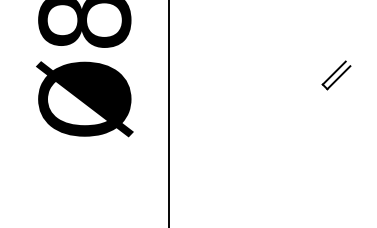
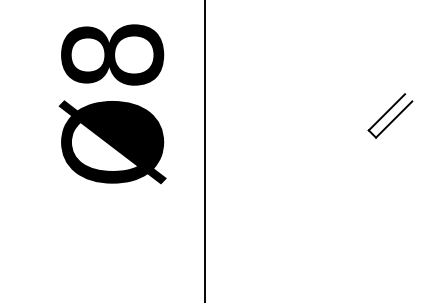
part: (336, 74) -> (390, 115), size x1.43

